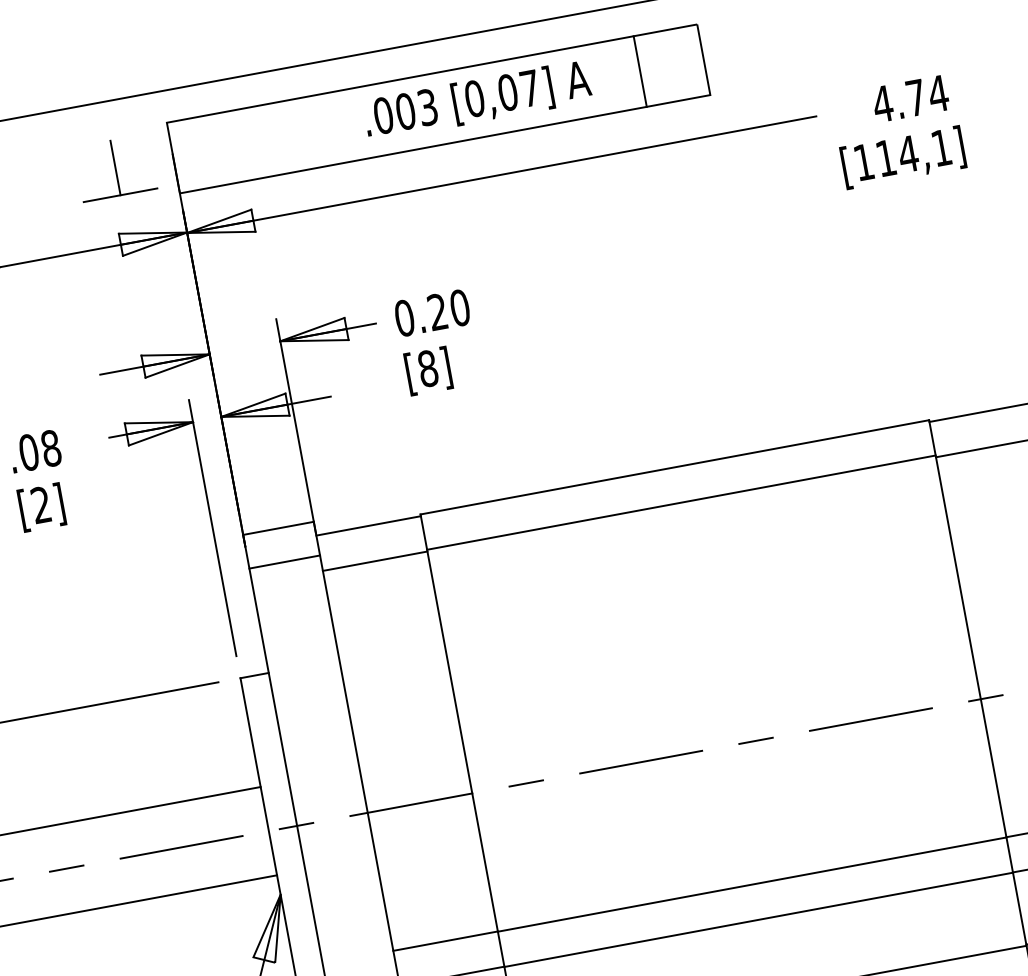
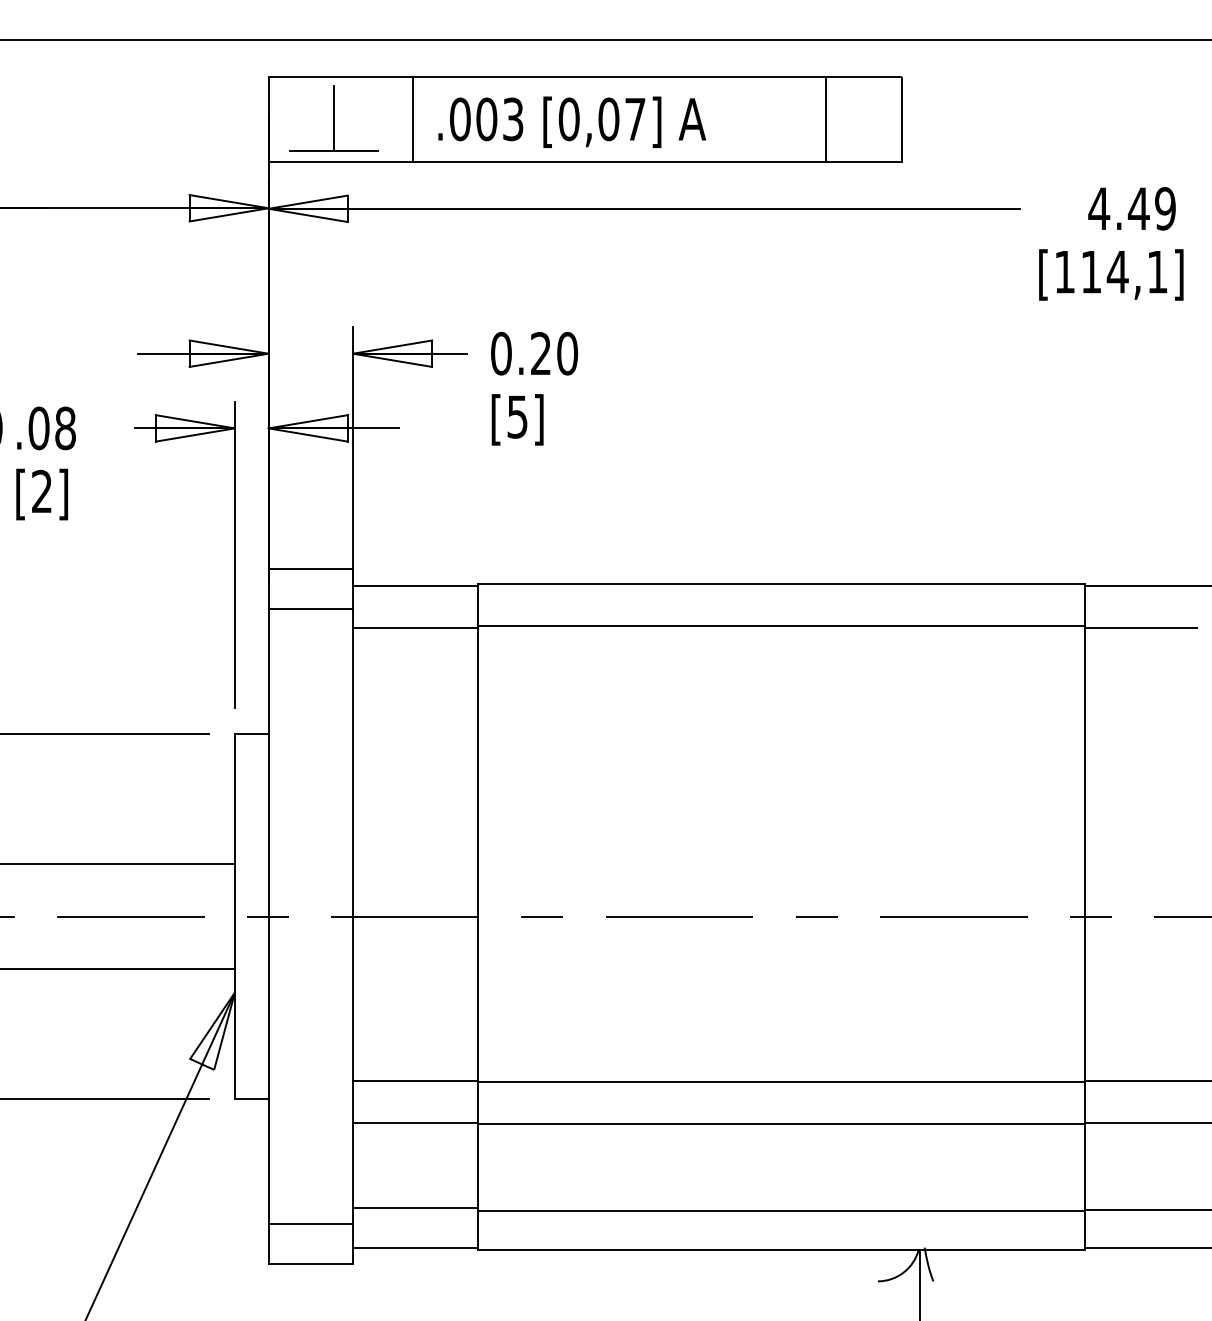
text: (926, 95) -> (1151, 208), 4.74 -> 4.49
text: (477, 100) -> (572, 121), moved
line: (293, 135) -> (412, 119), added
part: (115, 168) -> (333, 118), moved
text: (427, 368) -> (517, 416), [8] -> [5]

